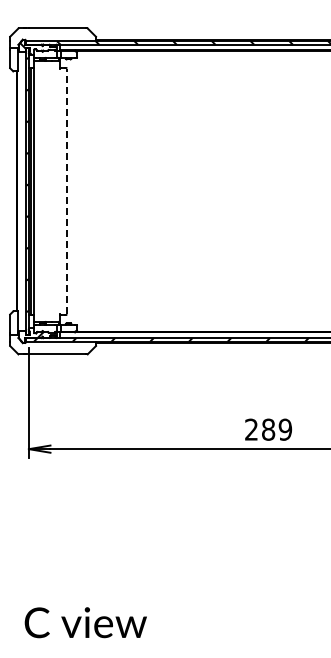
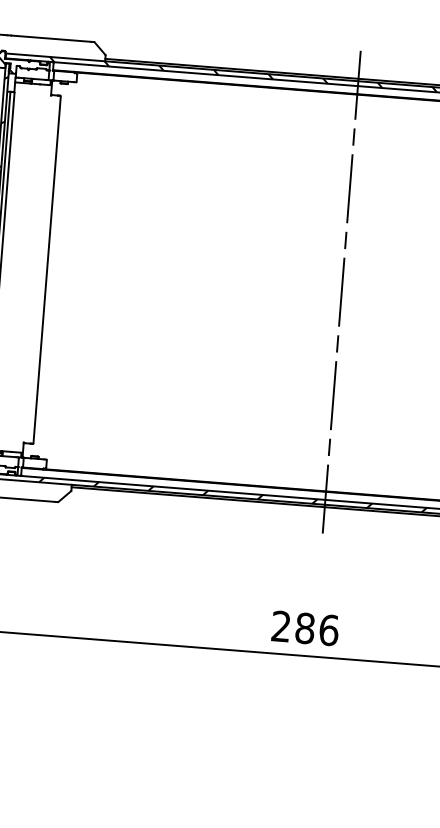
line: (66, 191) -> (46, 269), dashed -> solid
line: (275, 191) -> (341, 293), added
text: (285, 429) -> (329, 629), 289 -> 286

